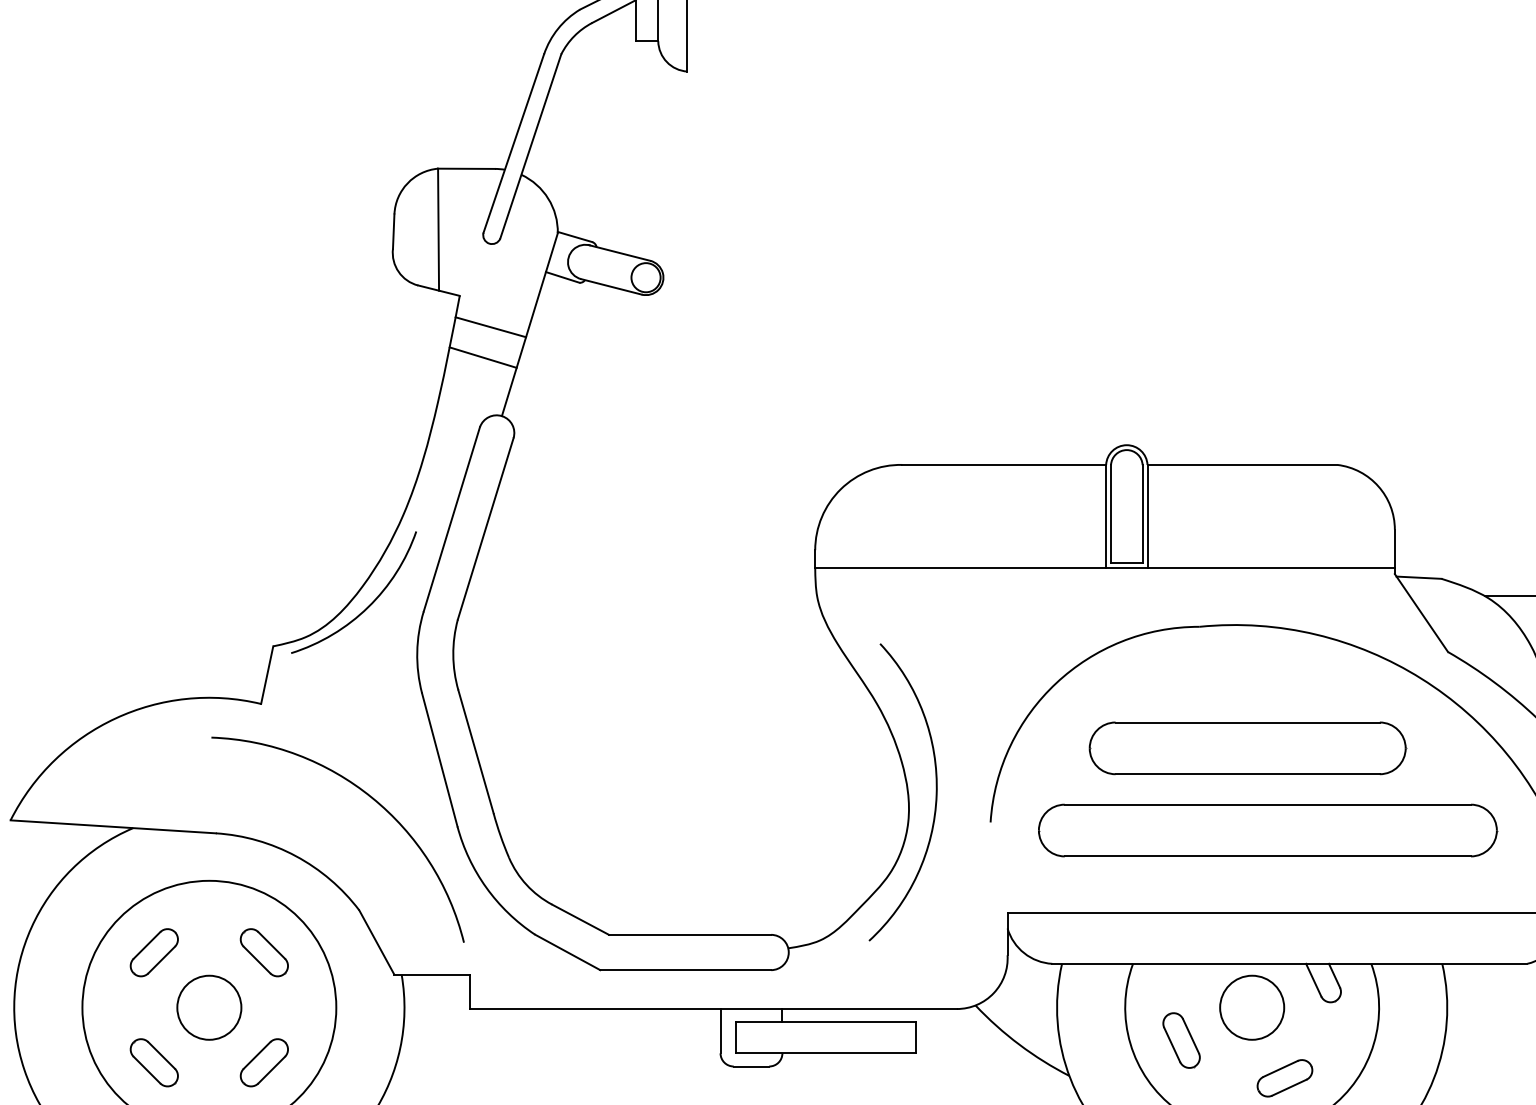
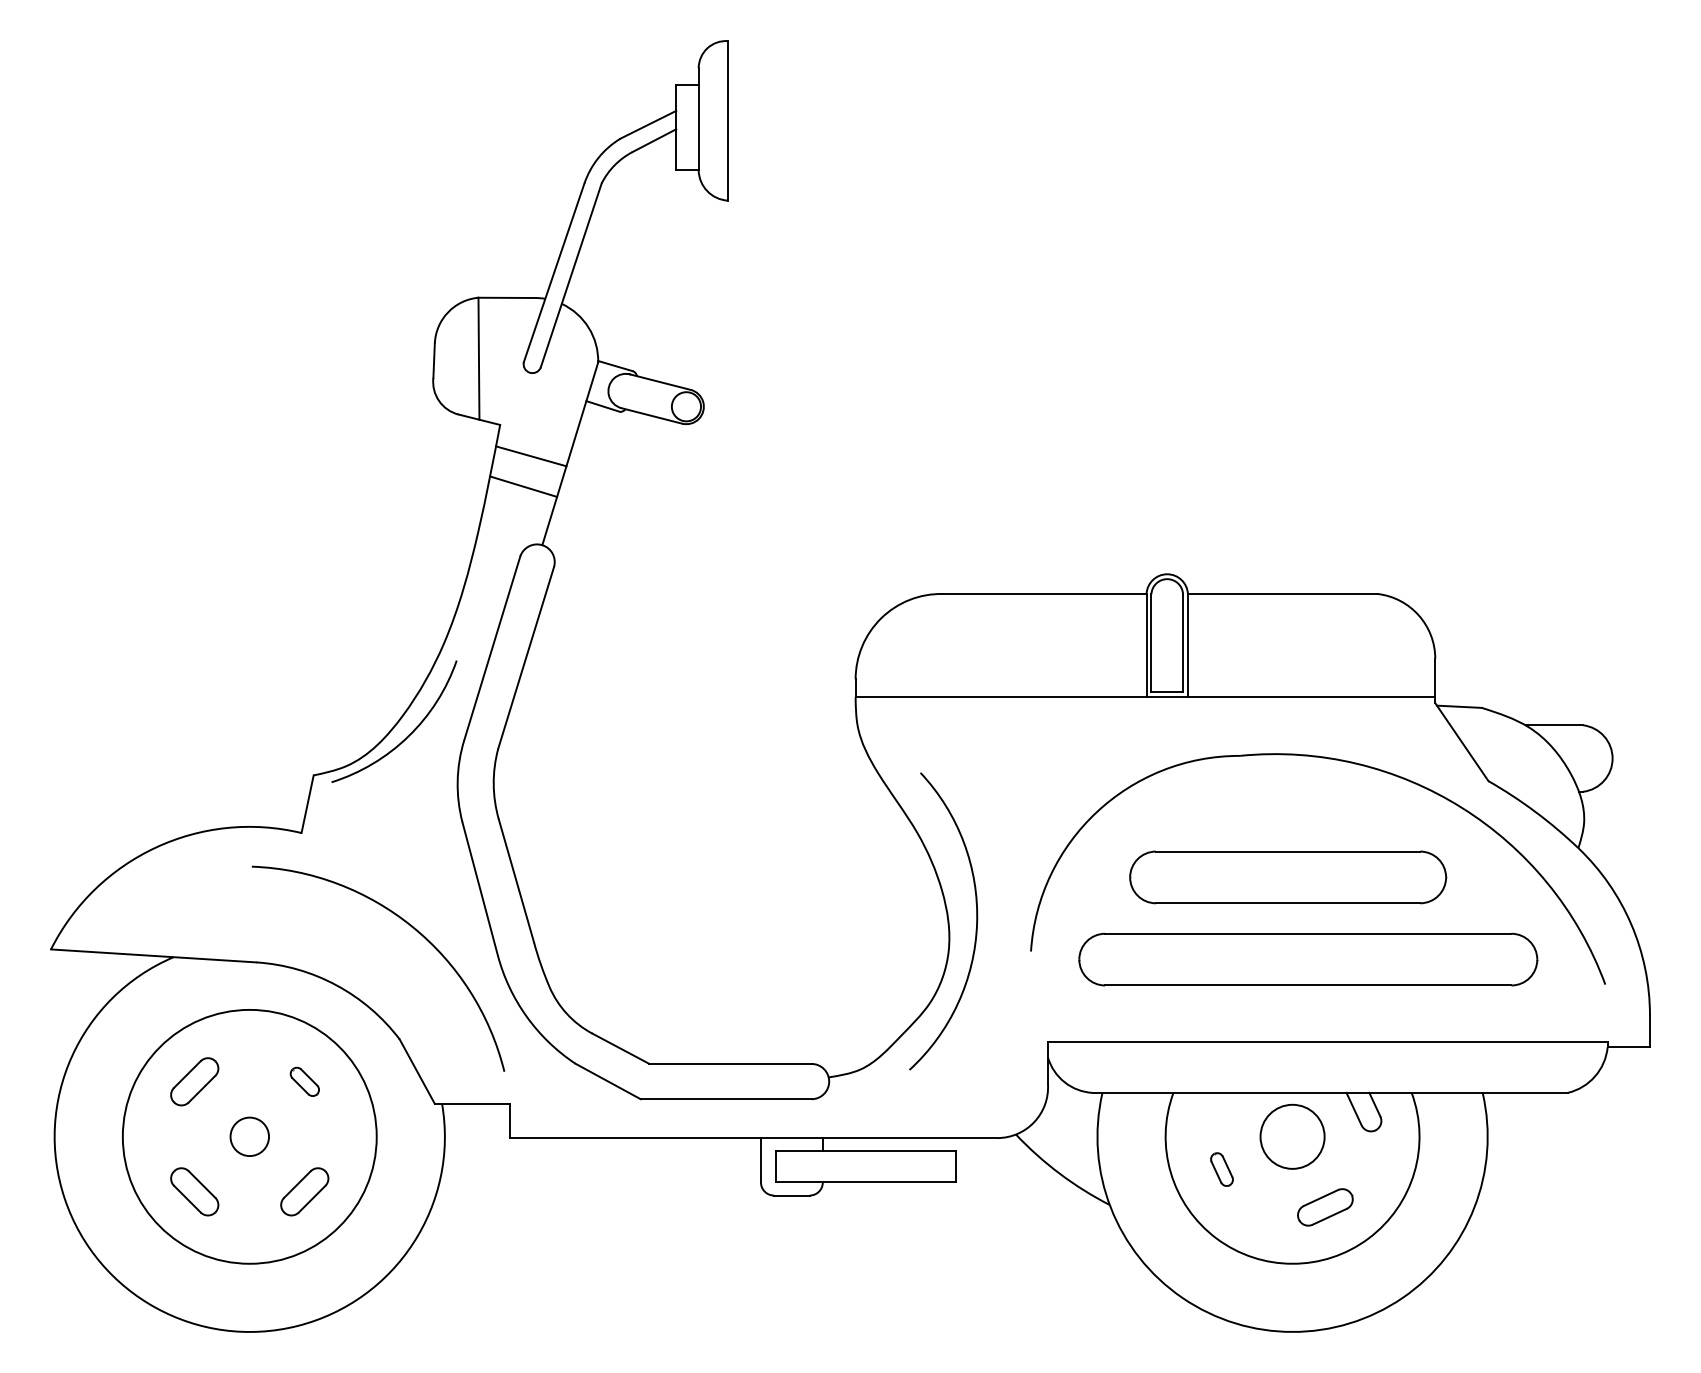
part: (264, 952) -> (304, 1081), size x0.6
circle: (209, 1007) -> (249, 1136), size x0.6
part: (1181, 1040) -> (1221, 1169), size x0.6

